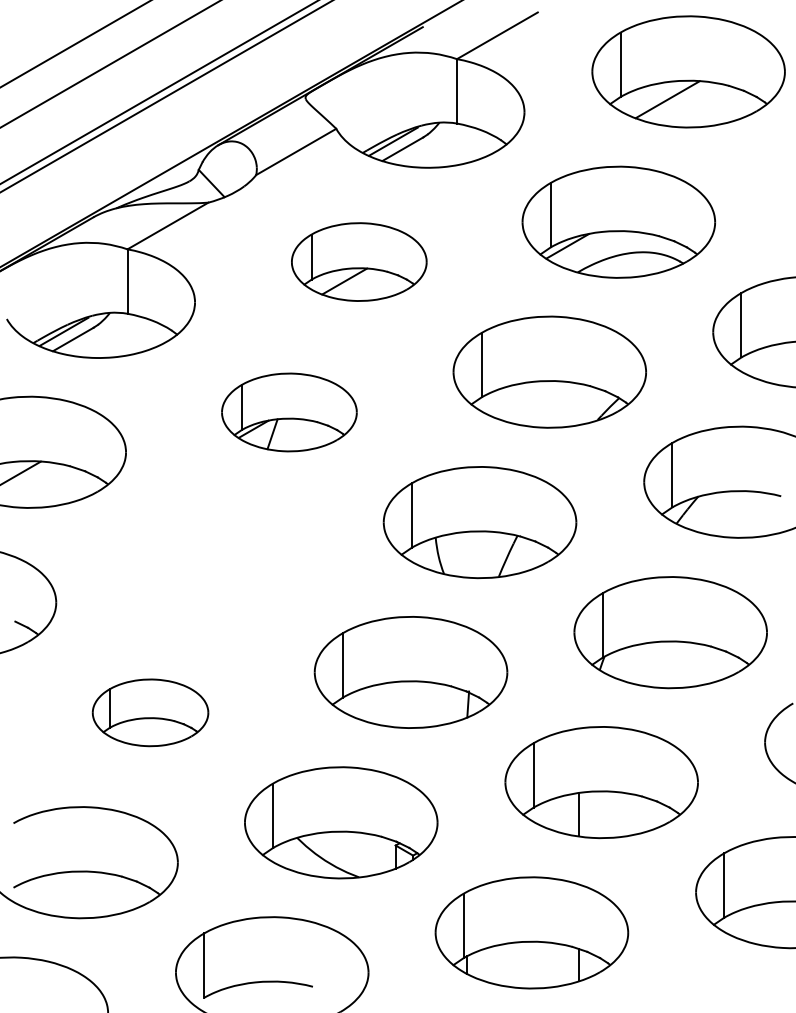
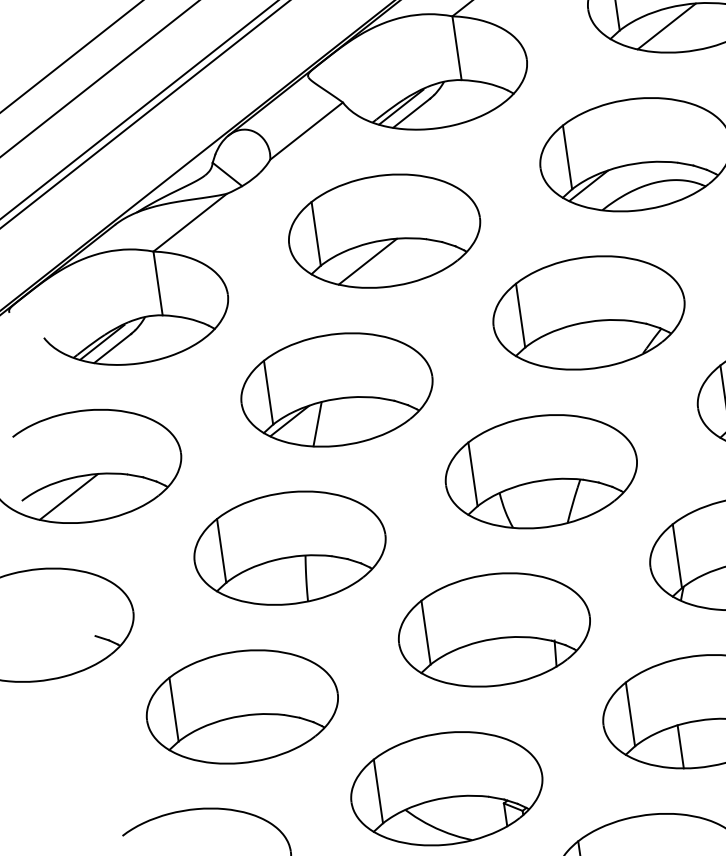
part: (359, 261) -> (384, 230), size x1.43
part: (289, 412) -> (337, 389), size x1.43
part: (220, 561) -> (290, 547), added
part: (150, 712) -> (242, 706), size x1.67

